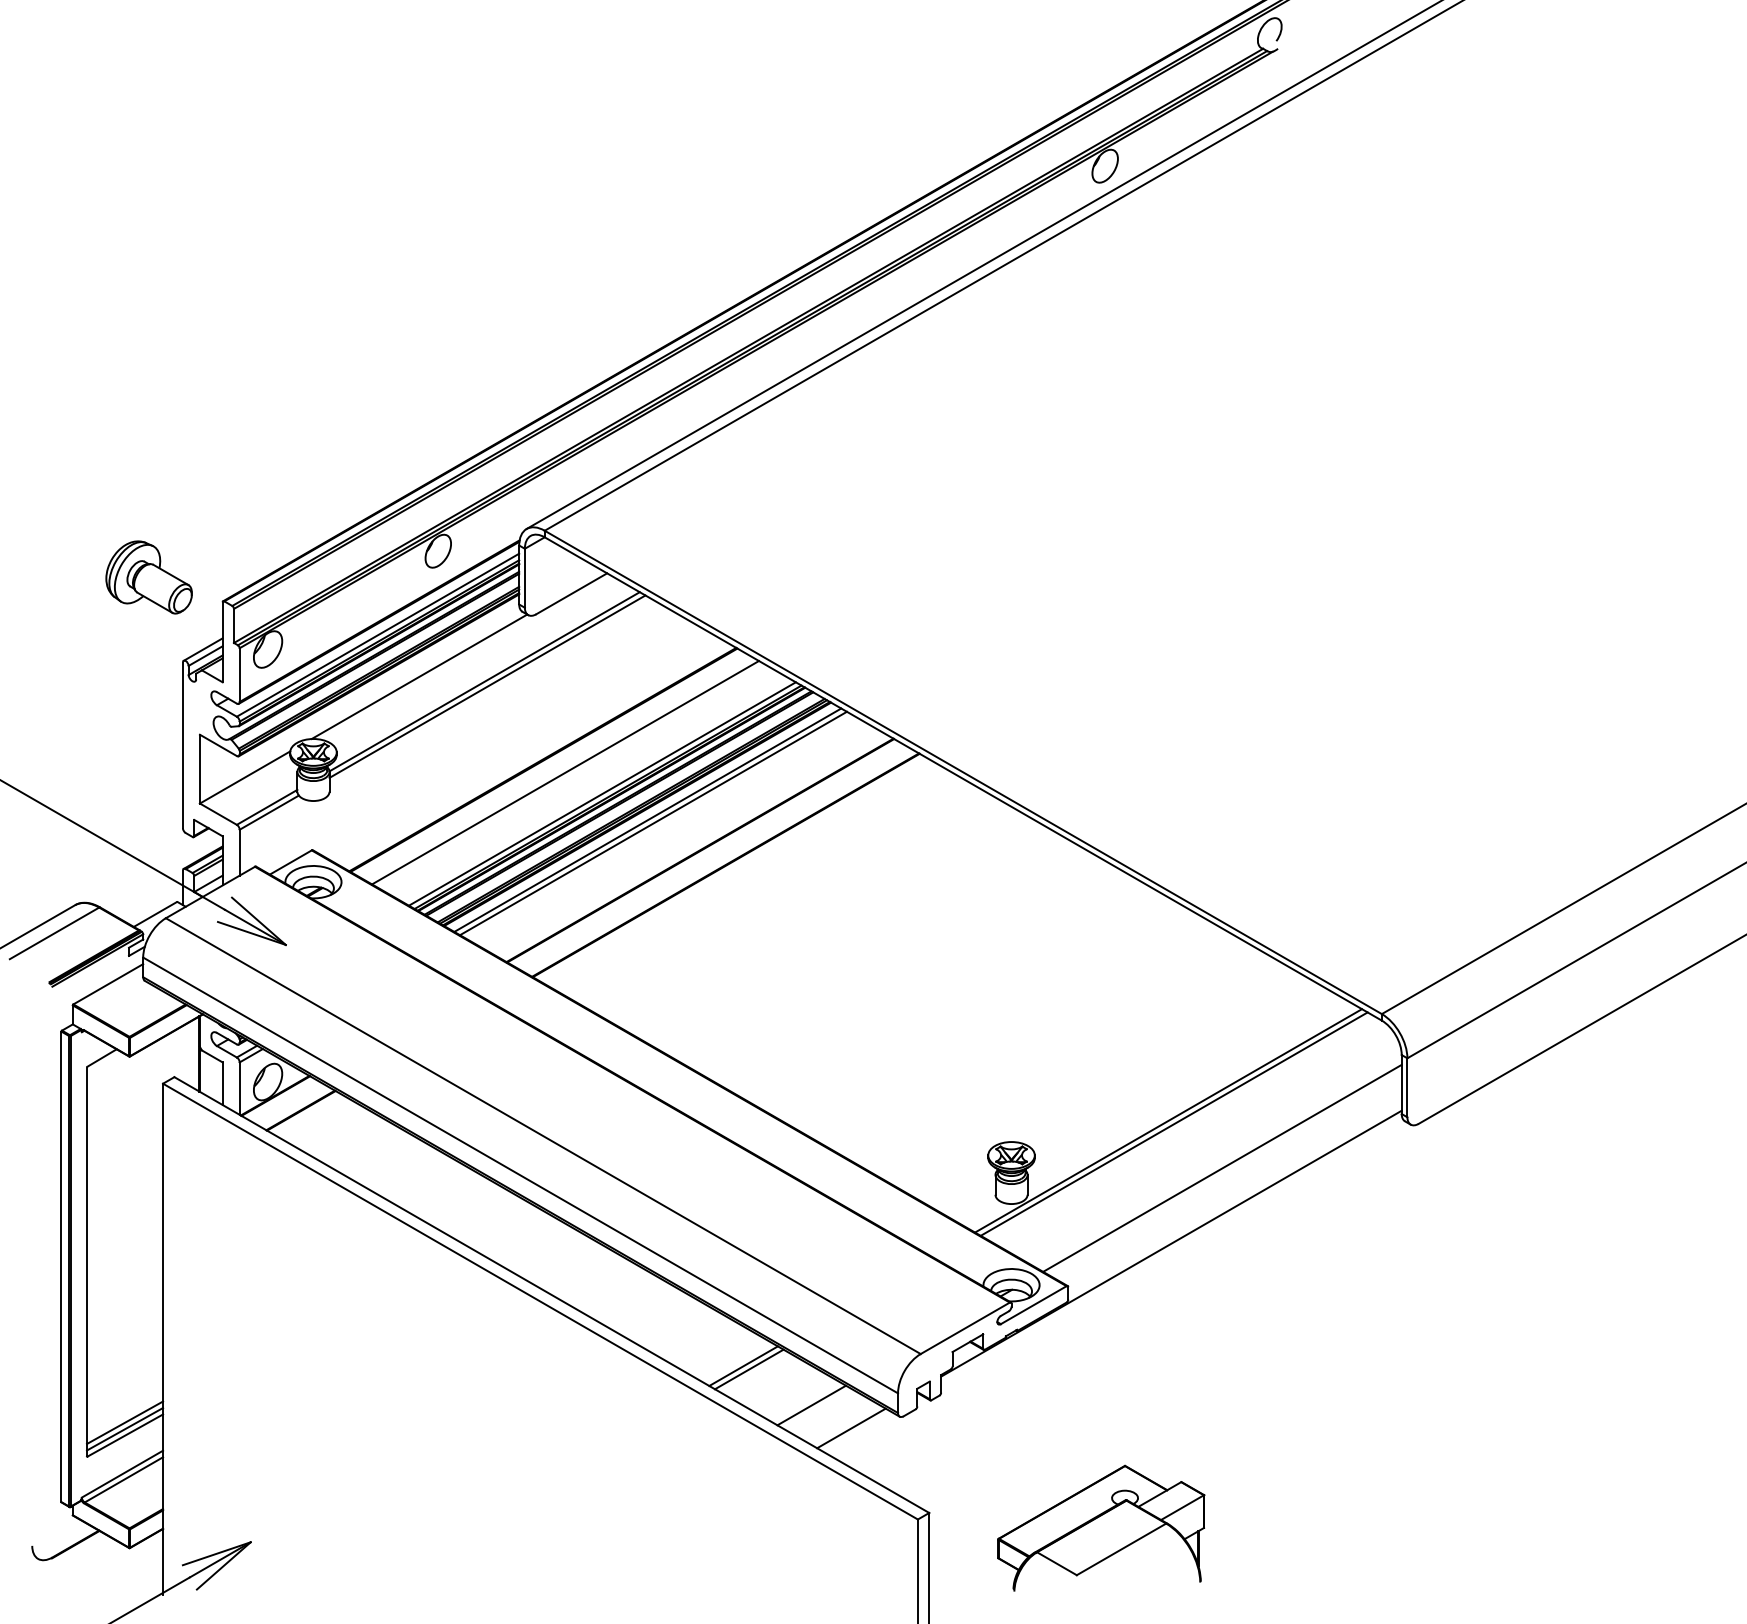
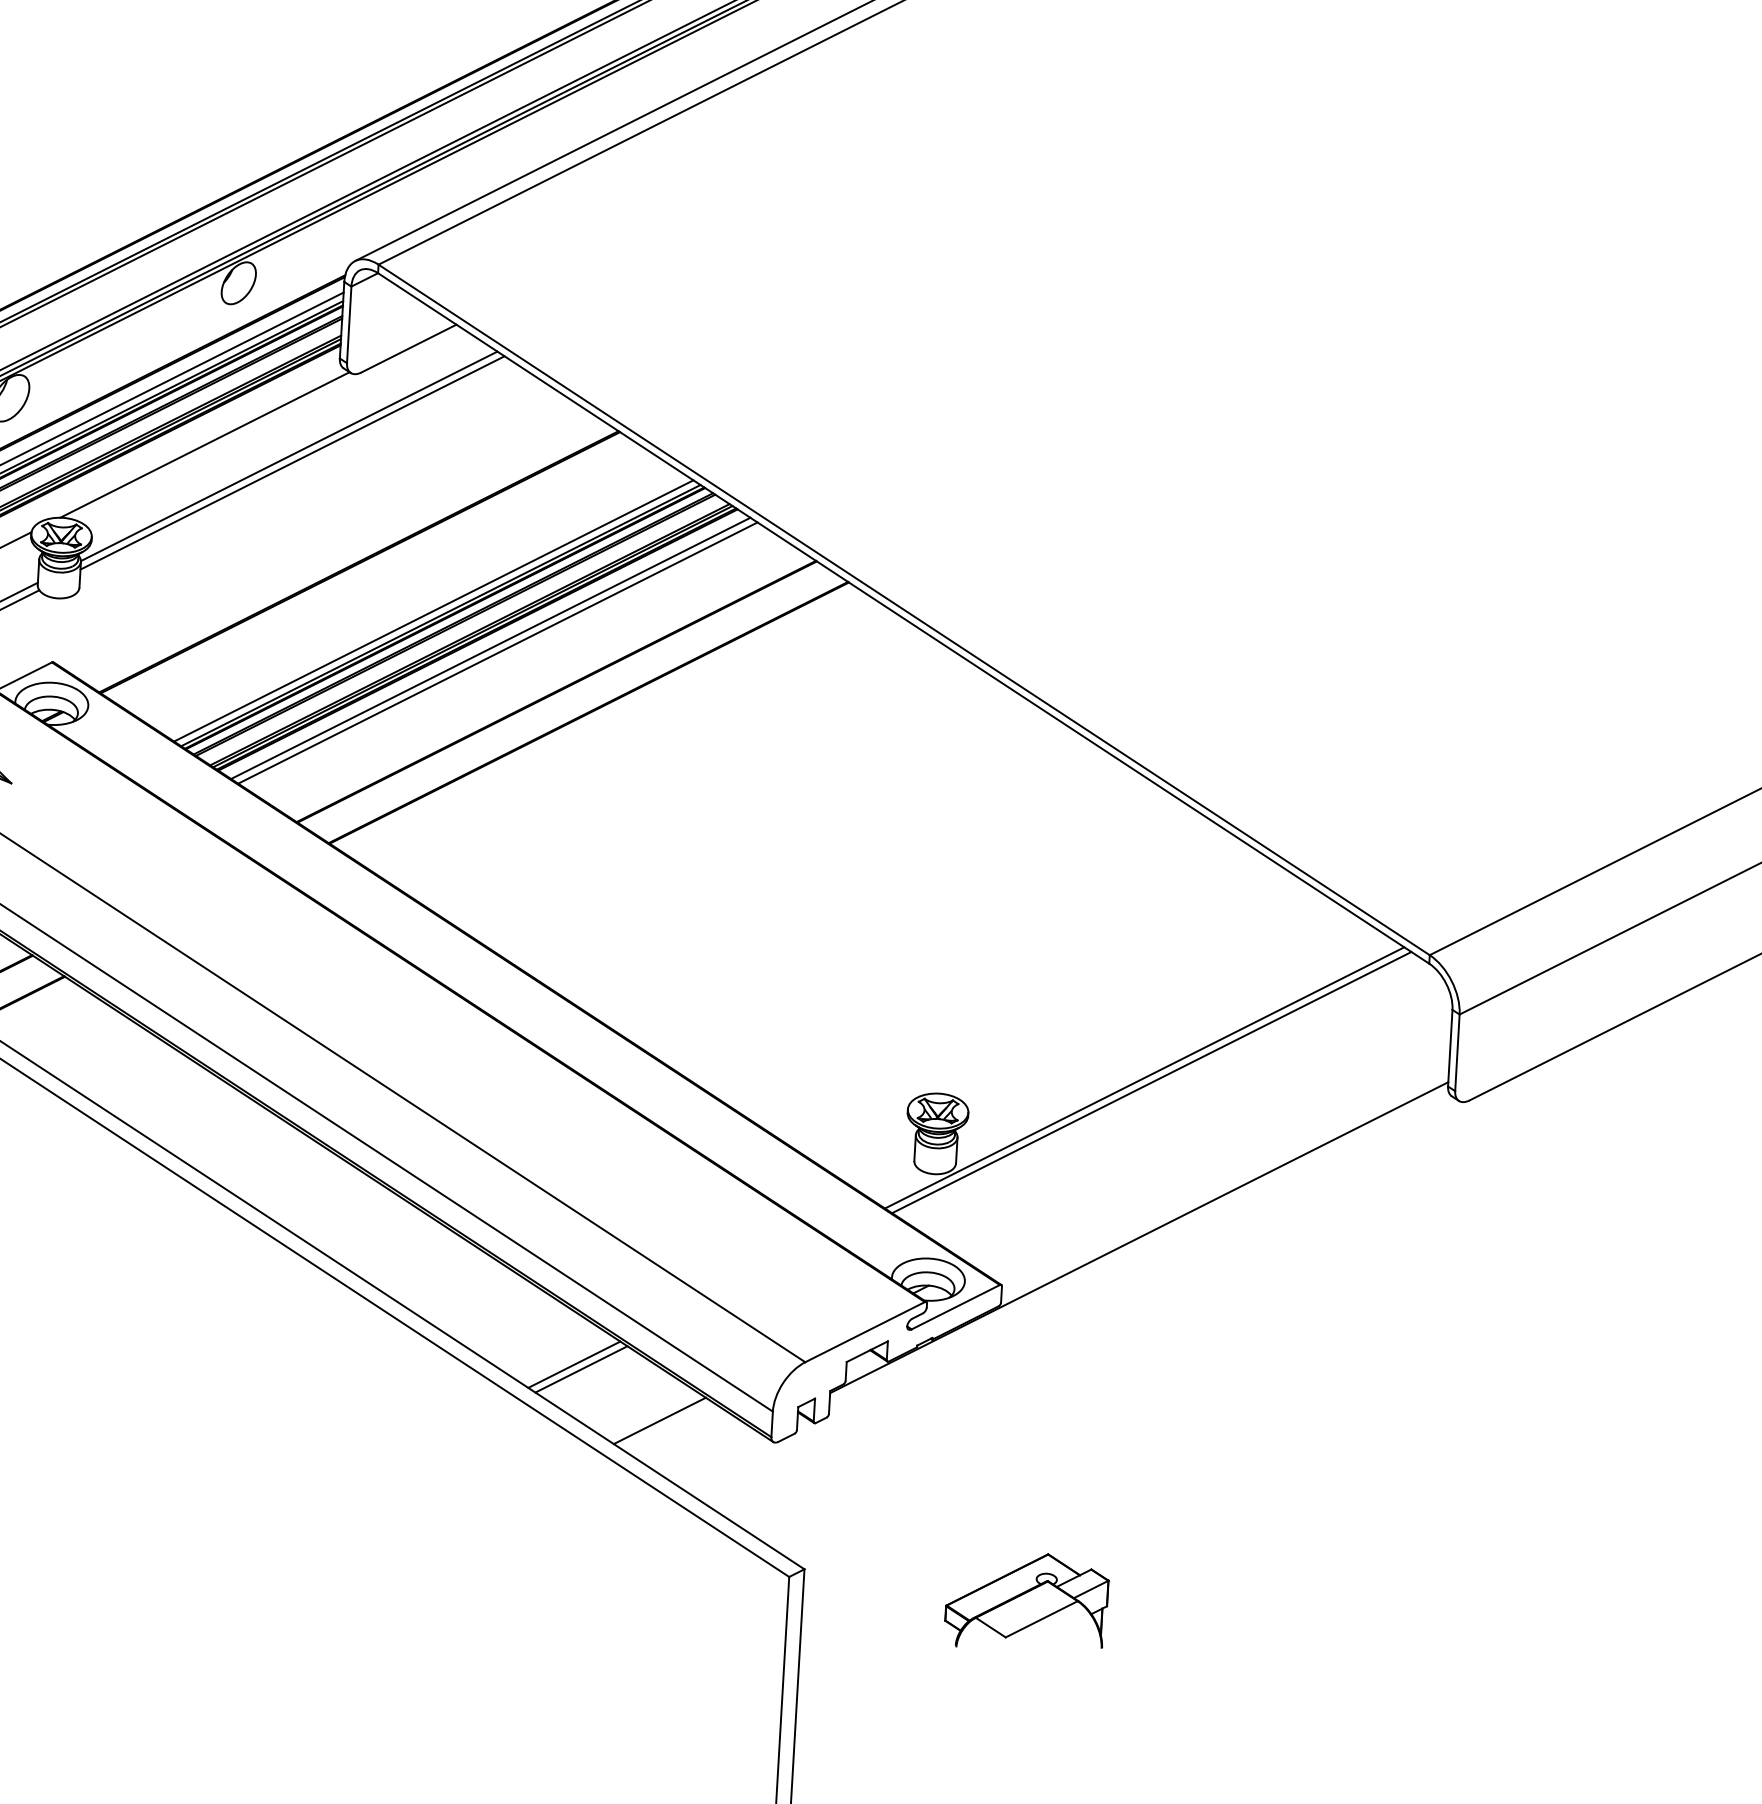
line: (565, 772) -> (387, 580), removed
line: (1222, 1167) -> (1211, 1142), removed
line: (851, 1428) -> (709, 1453), removed
part: (1101, 1527) -> (1027, 1601), size x0.6

